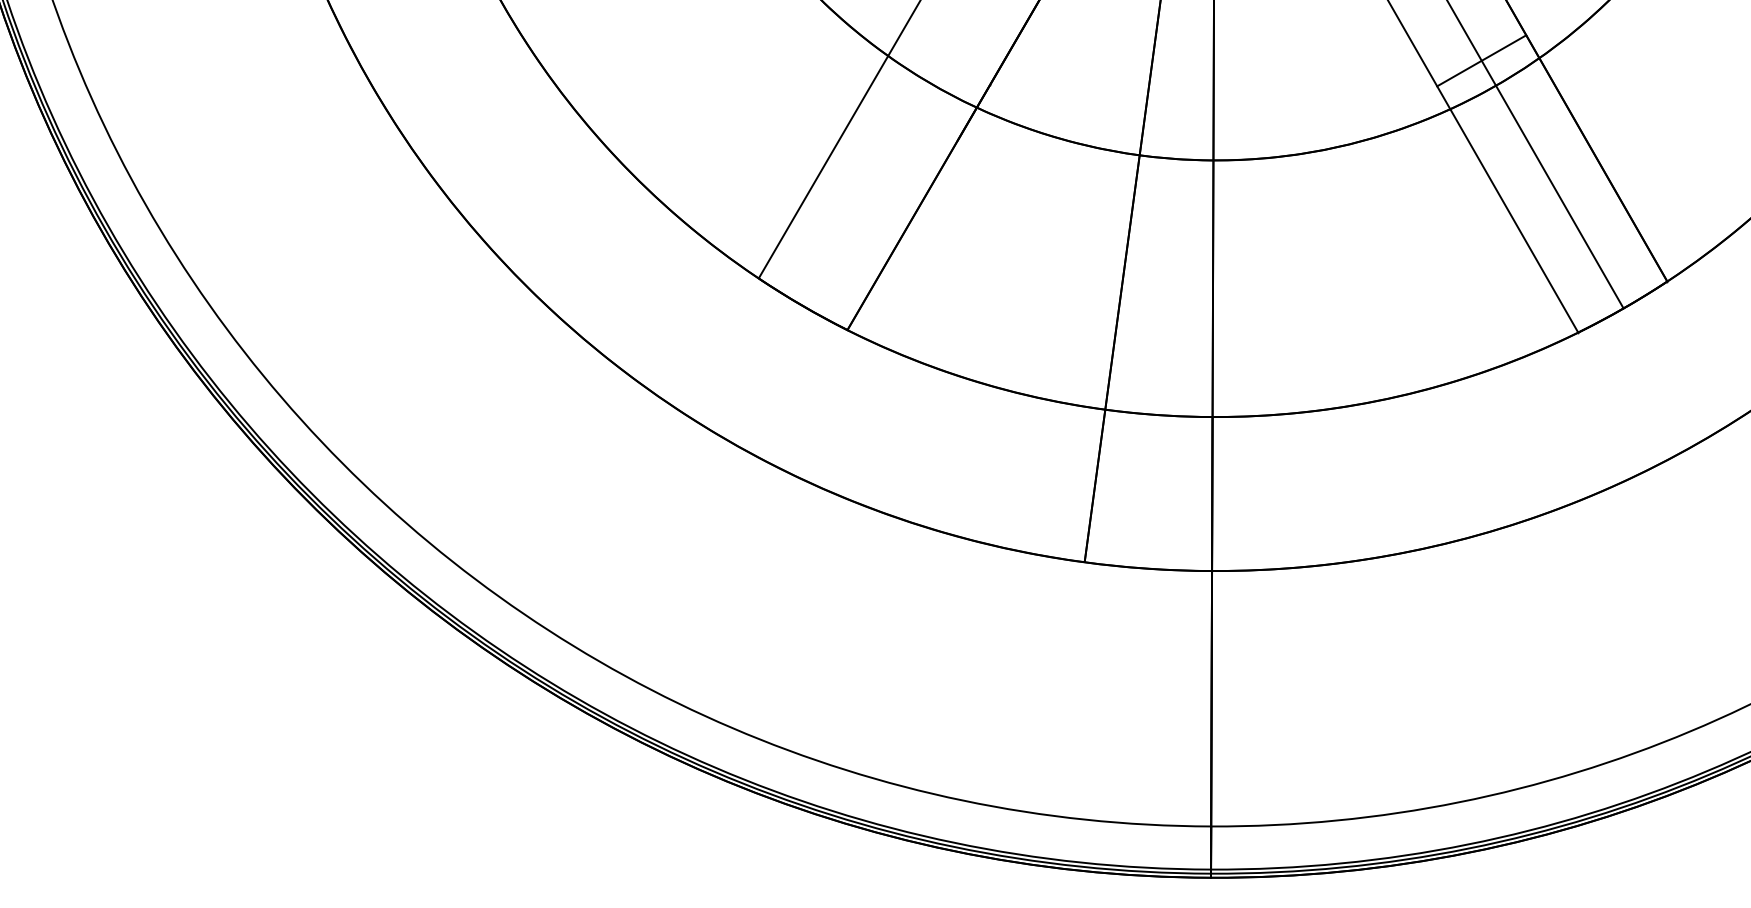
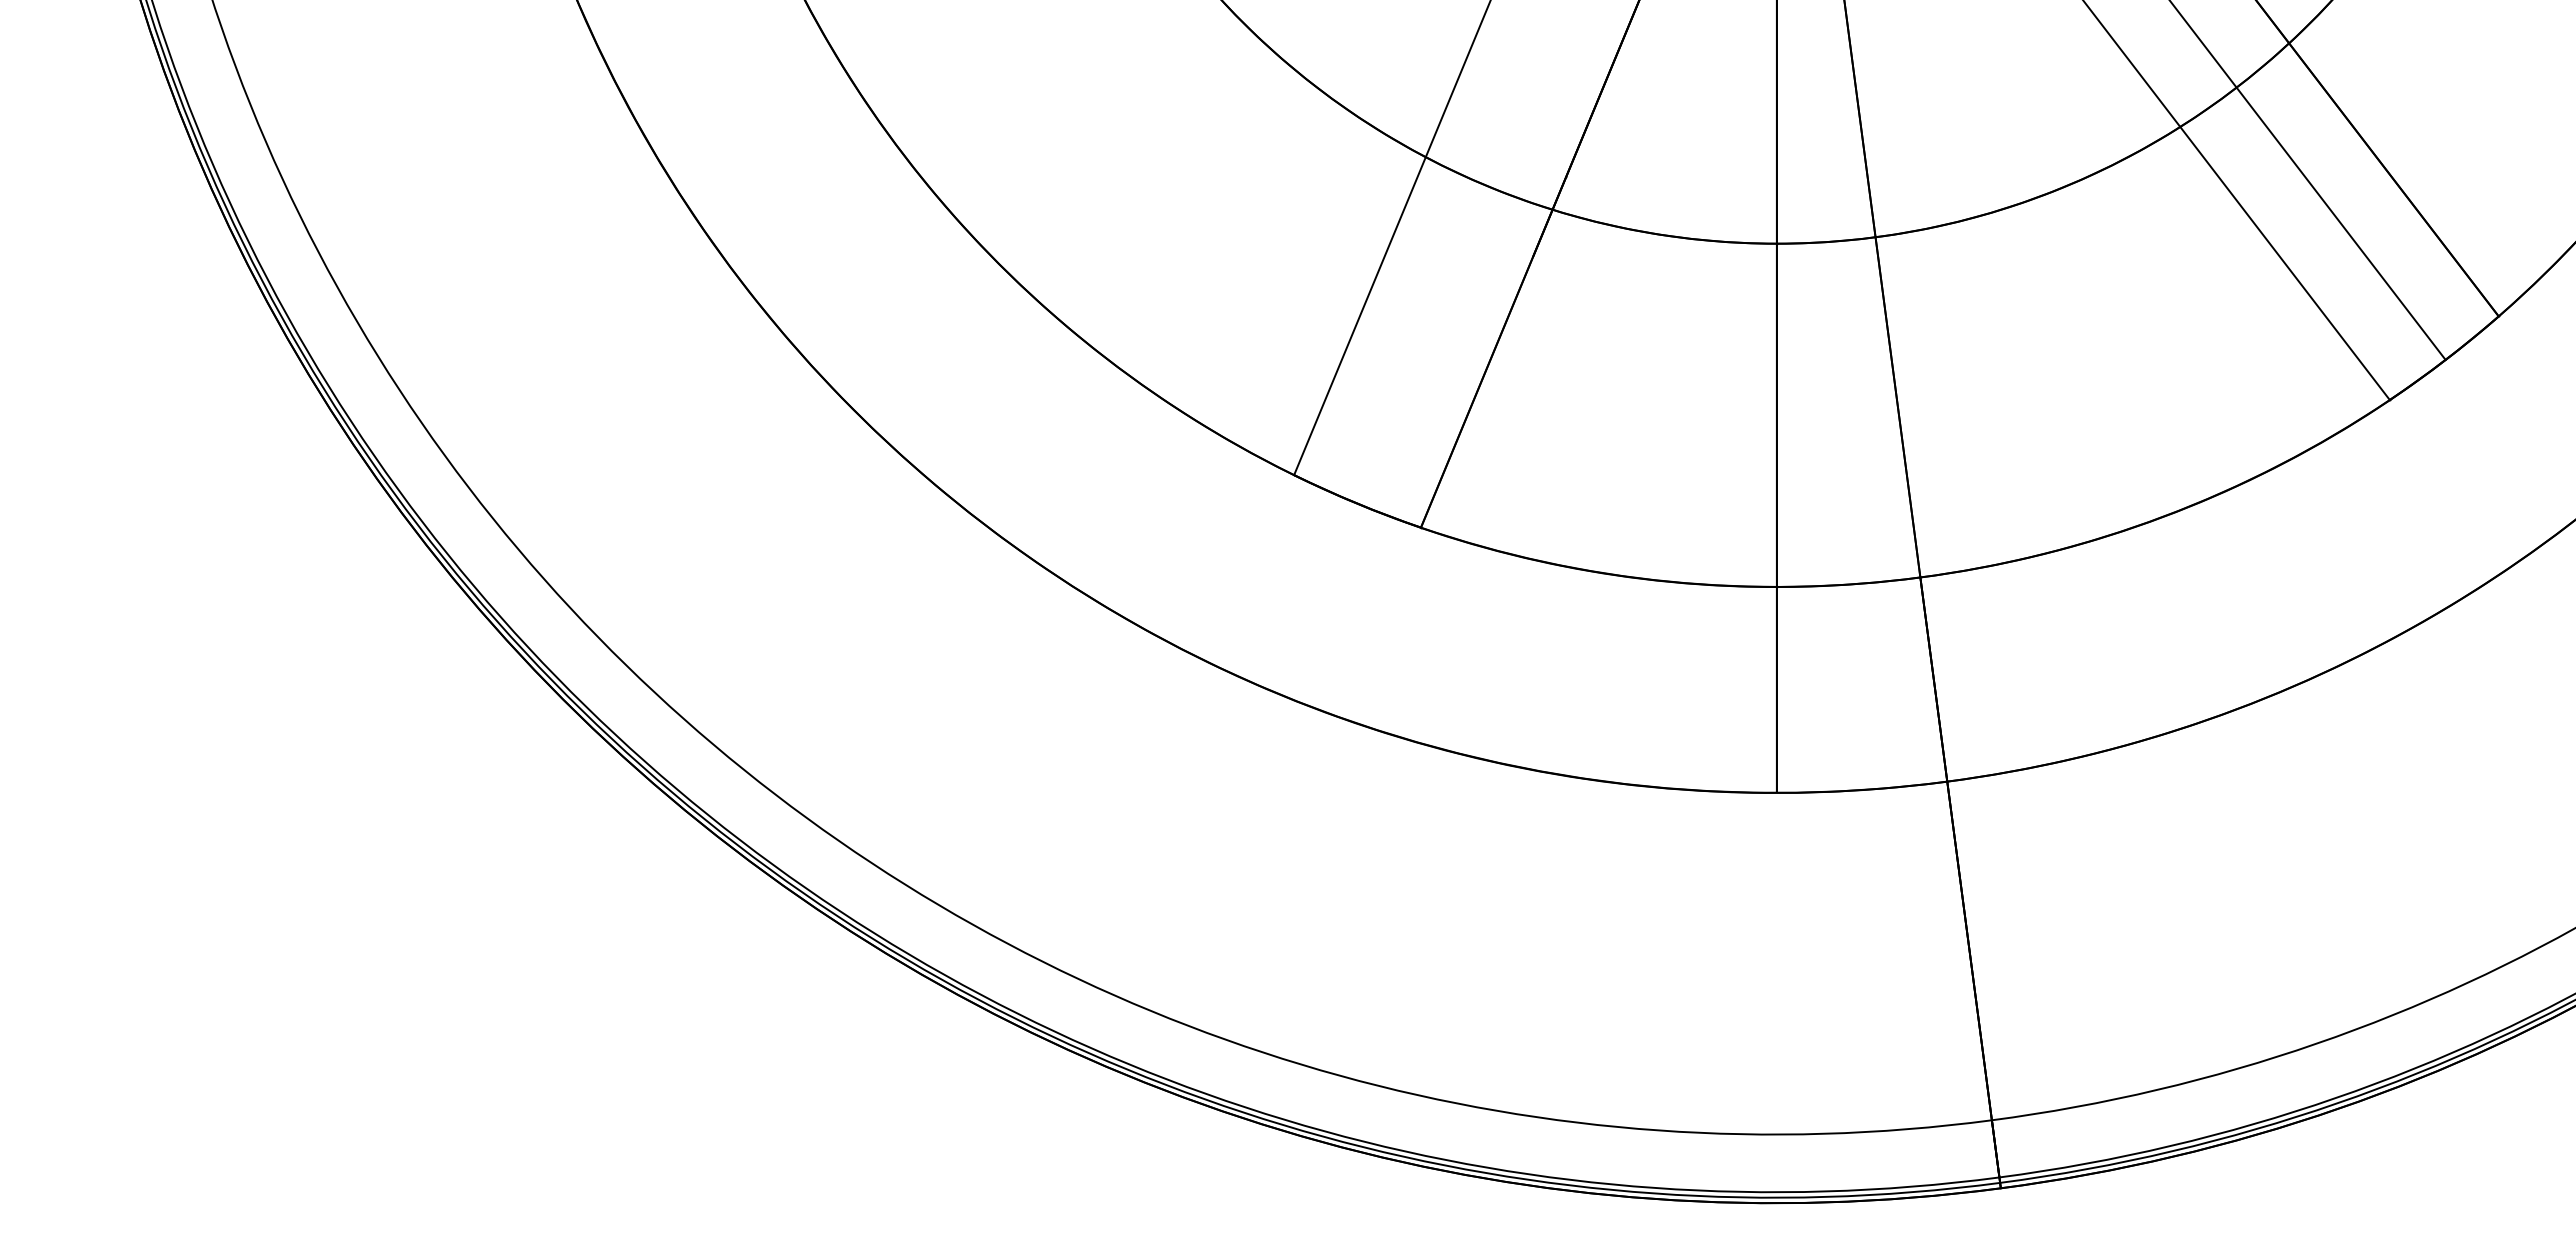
line: (1481, 60) -> (2212, 56), removed

